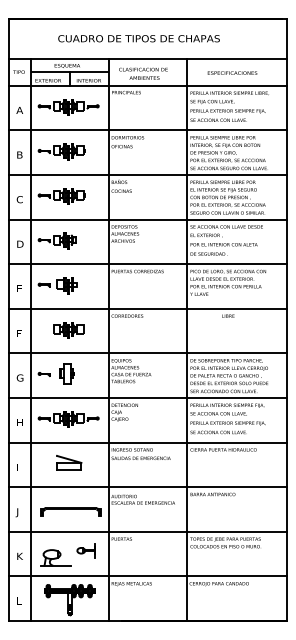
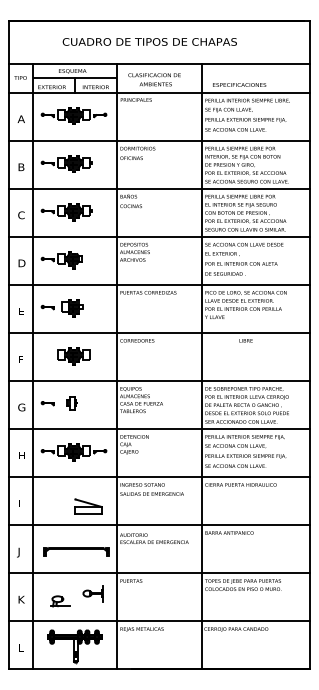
text: (232, 72) -> (239, 84), moved
part: (66, 373) -> (71, 402), size x0.6
part: (69, 462) -> (88, 506), moved
part: (56, 558) -> (60, 601), size x0.6

